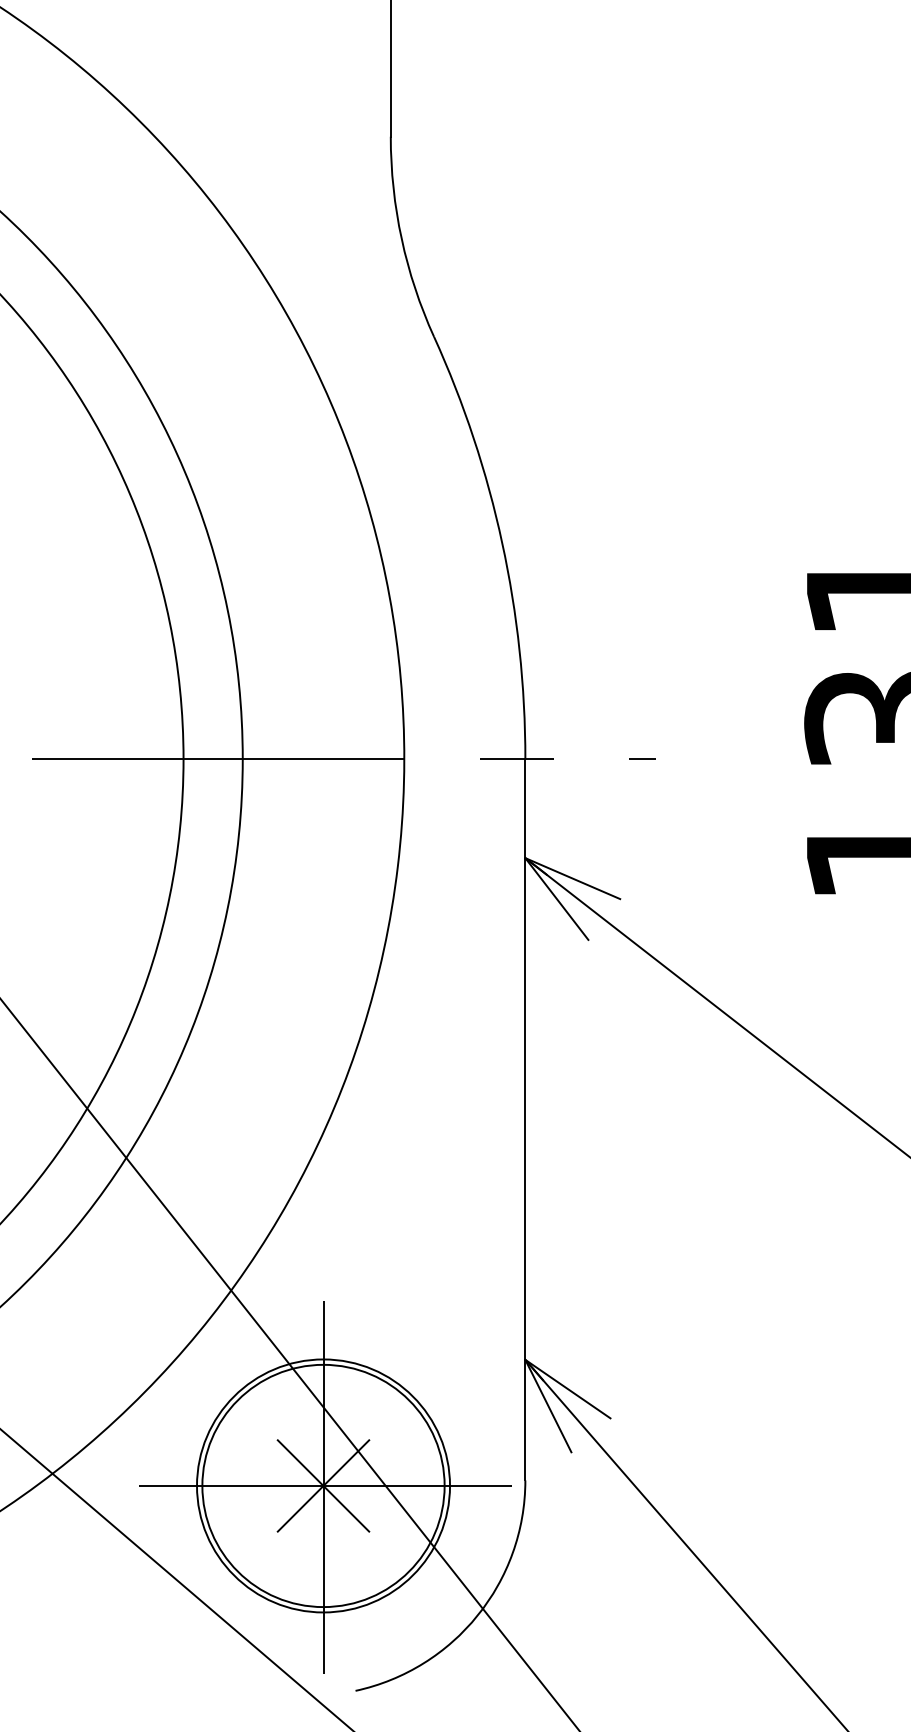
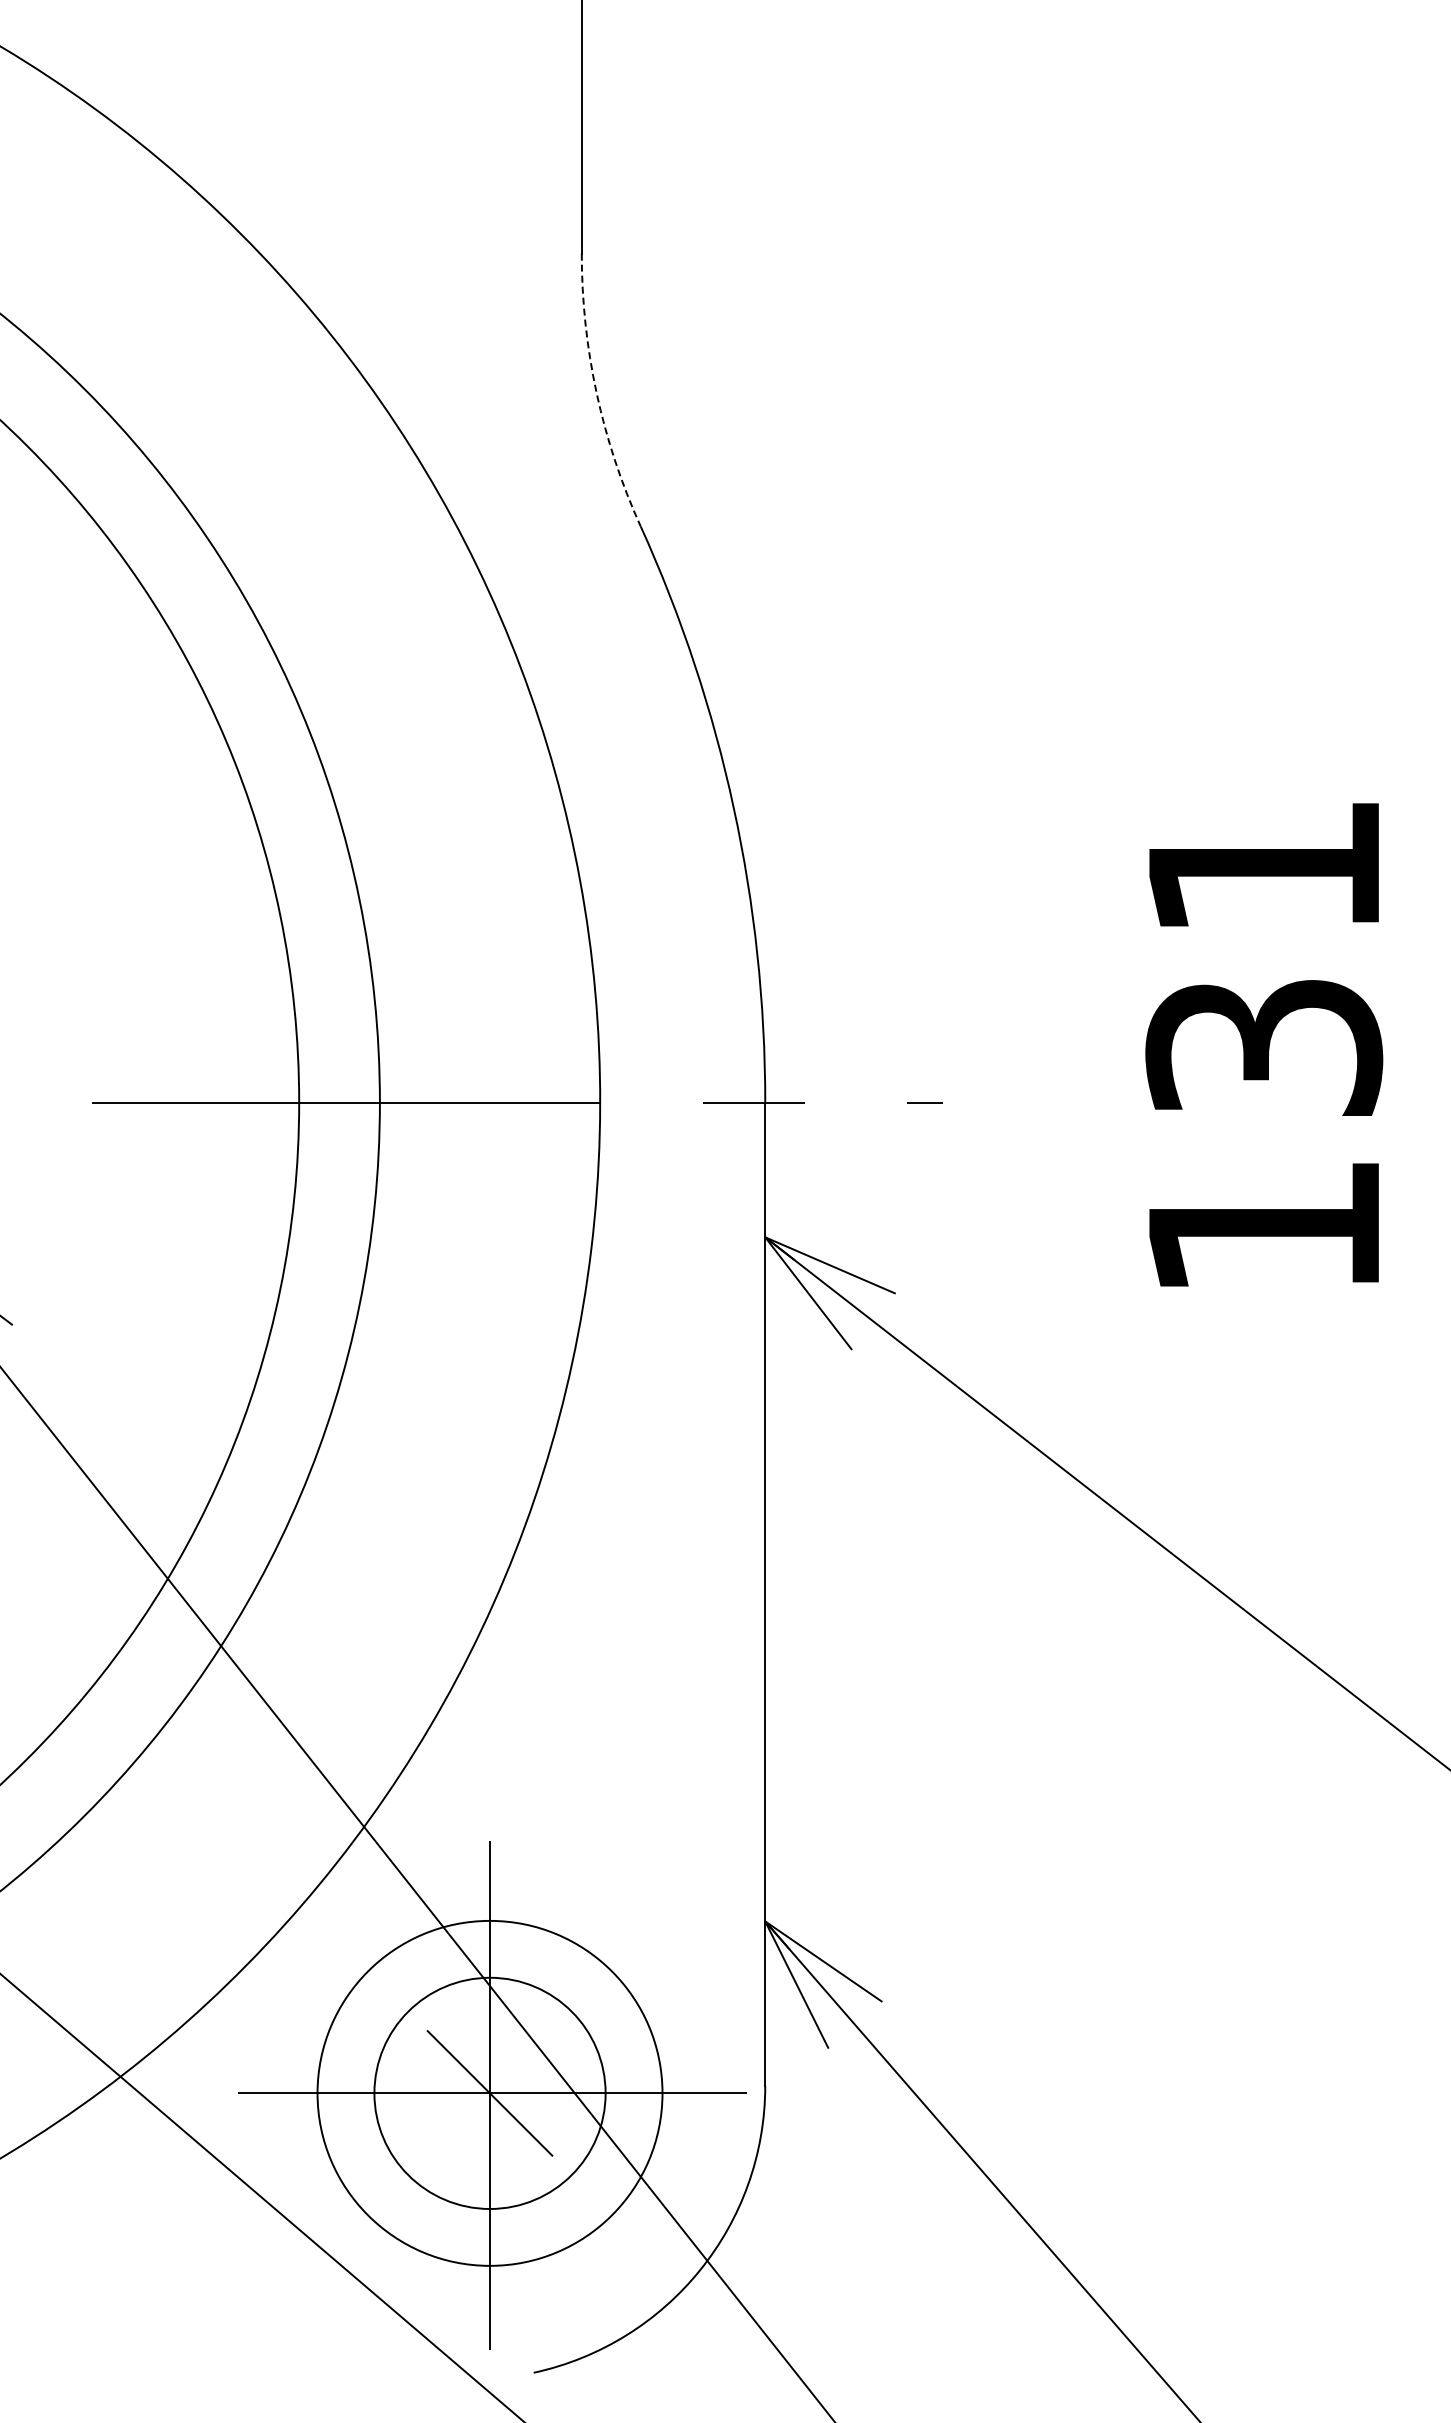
arc: (401, 239) -> (596, 393), solid -> dashed
circle: (323, 1486) -> (489, 2093), size x0.7
line: (323, 1486) -> (489, 2093), removed

